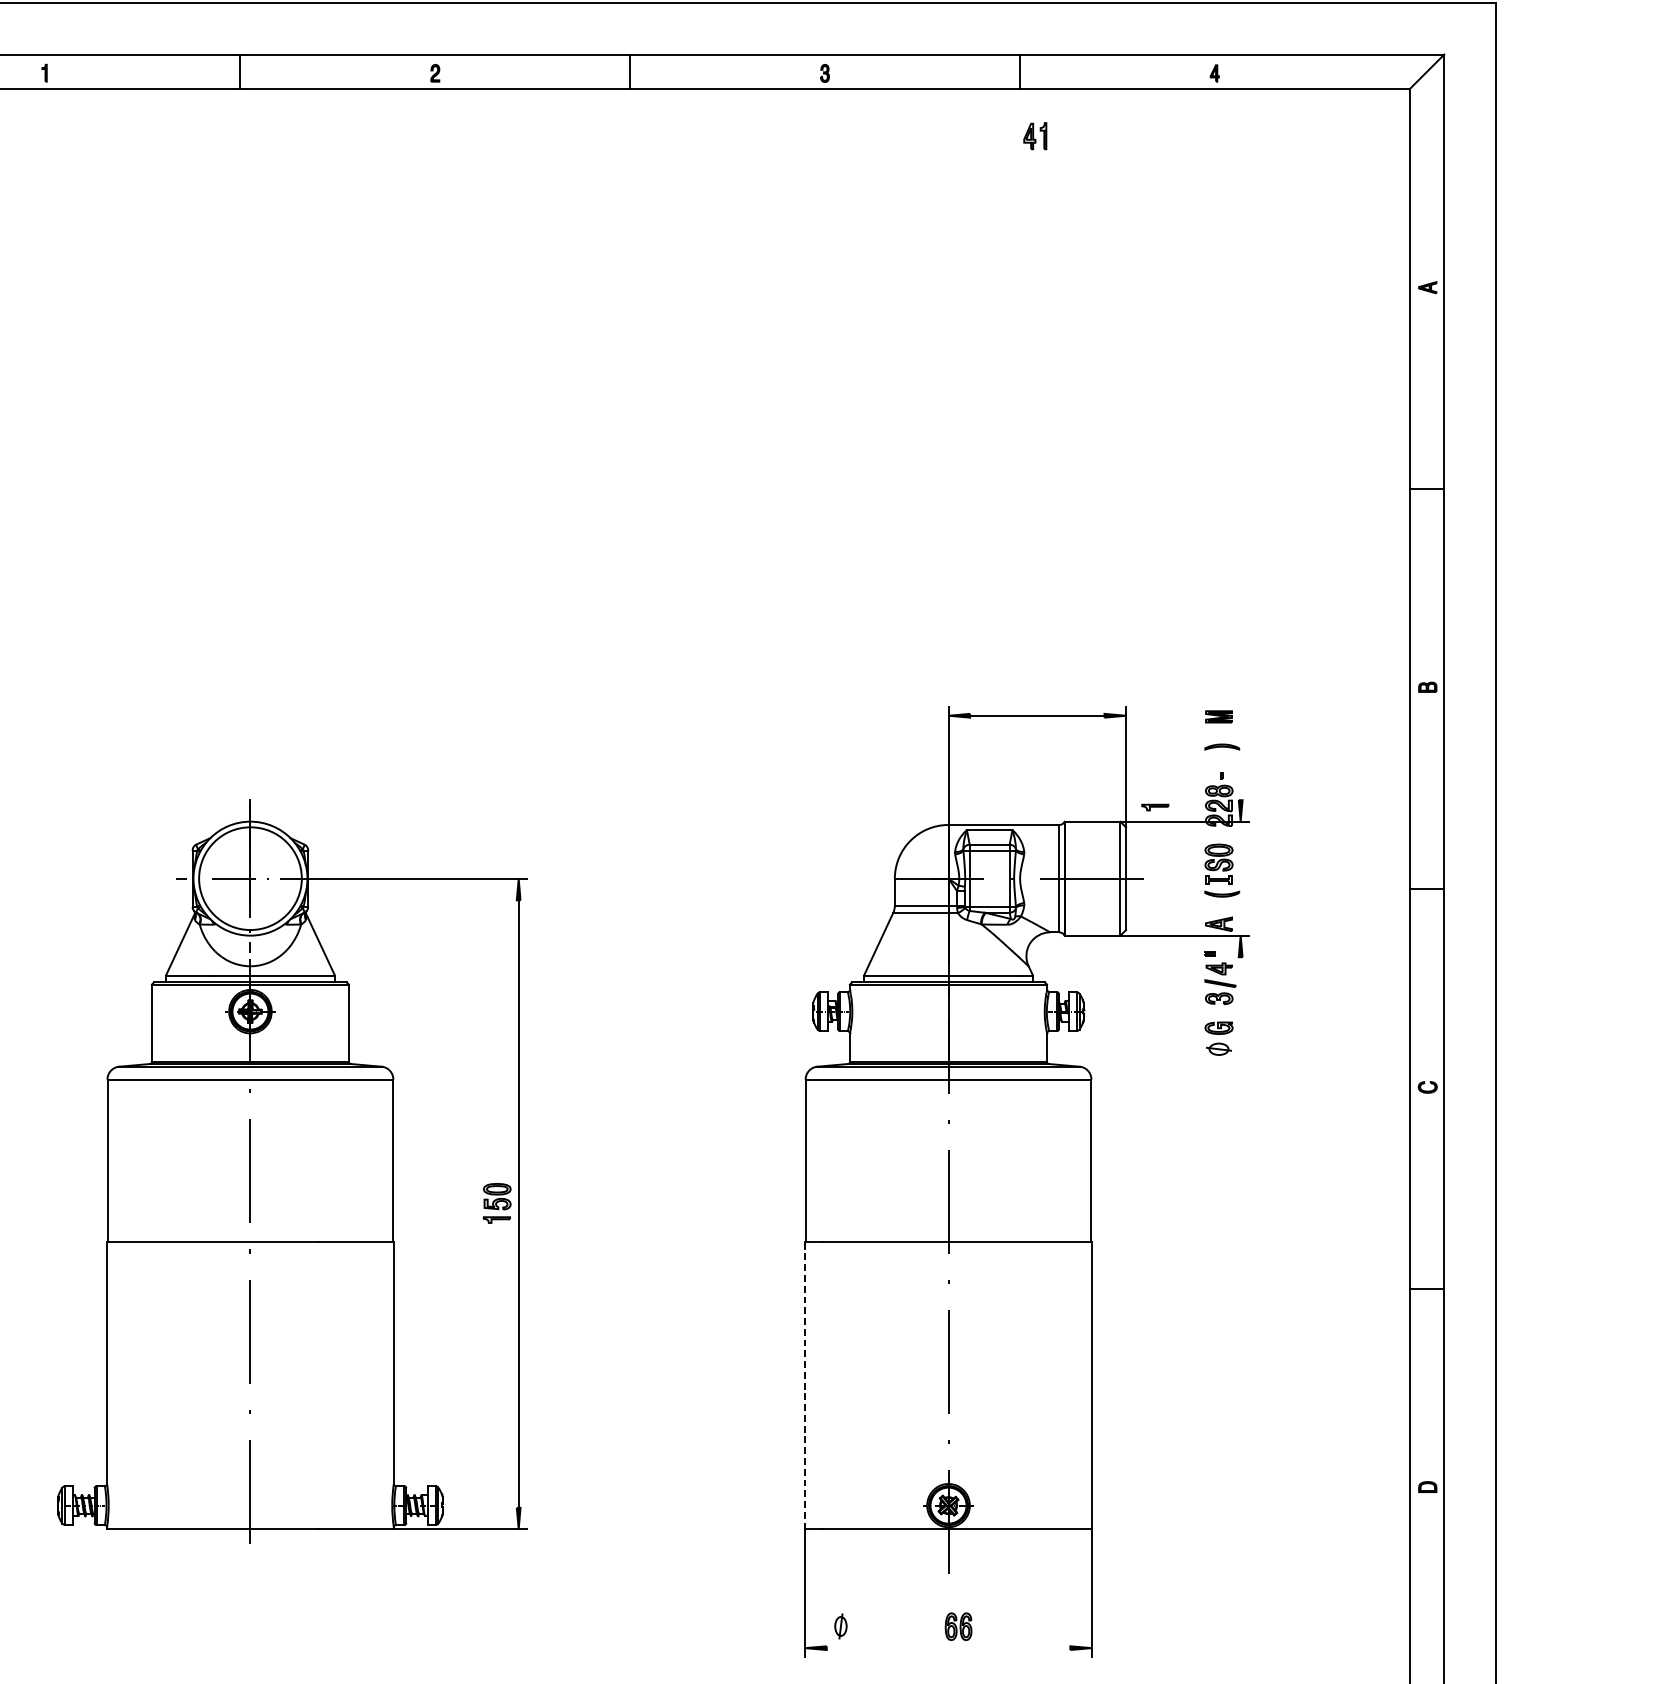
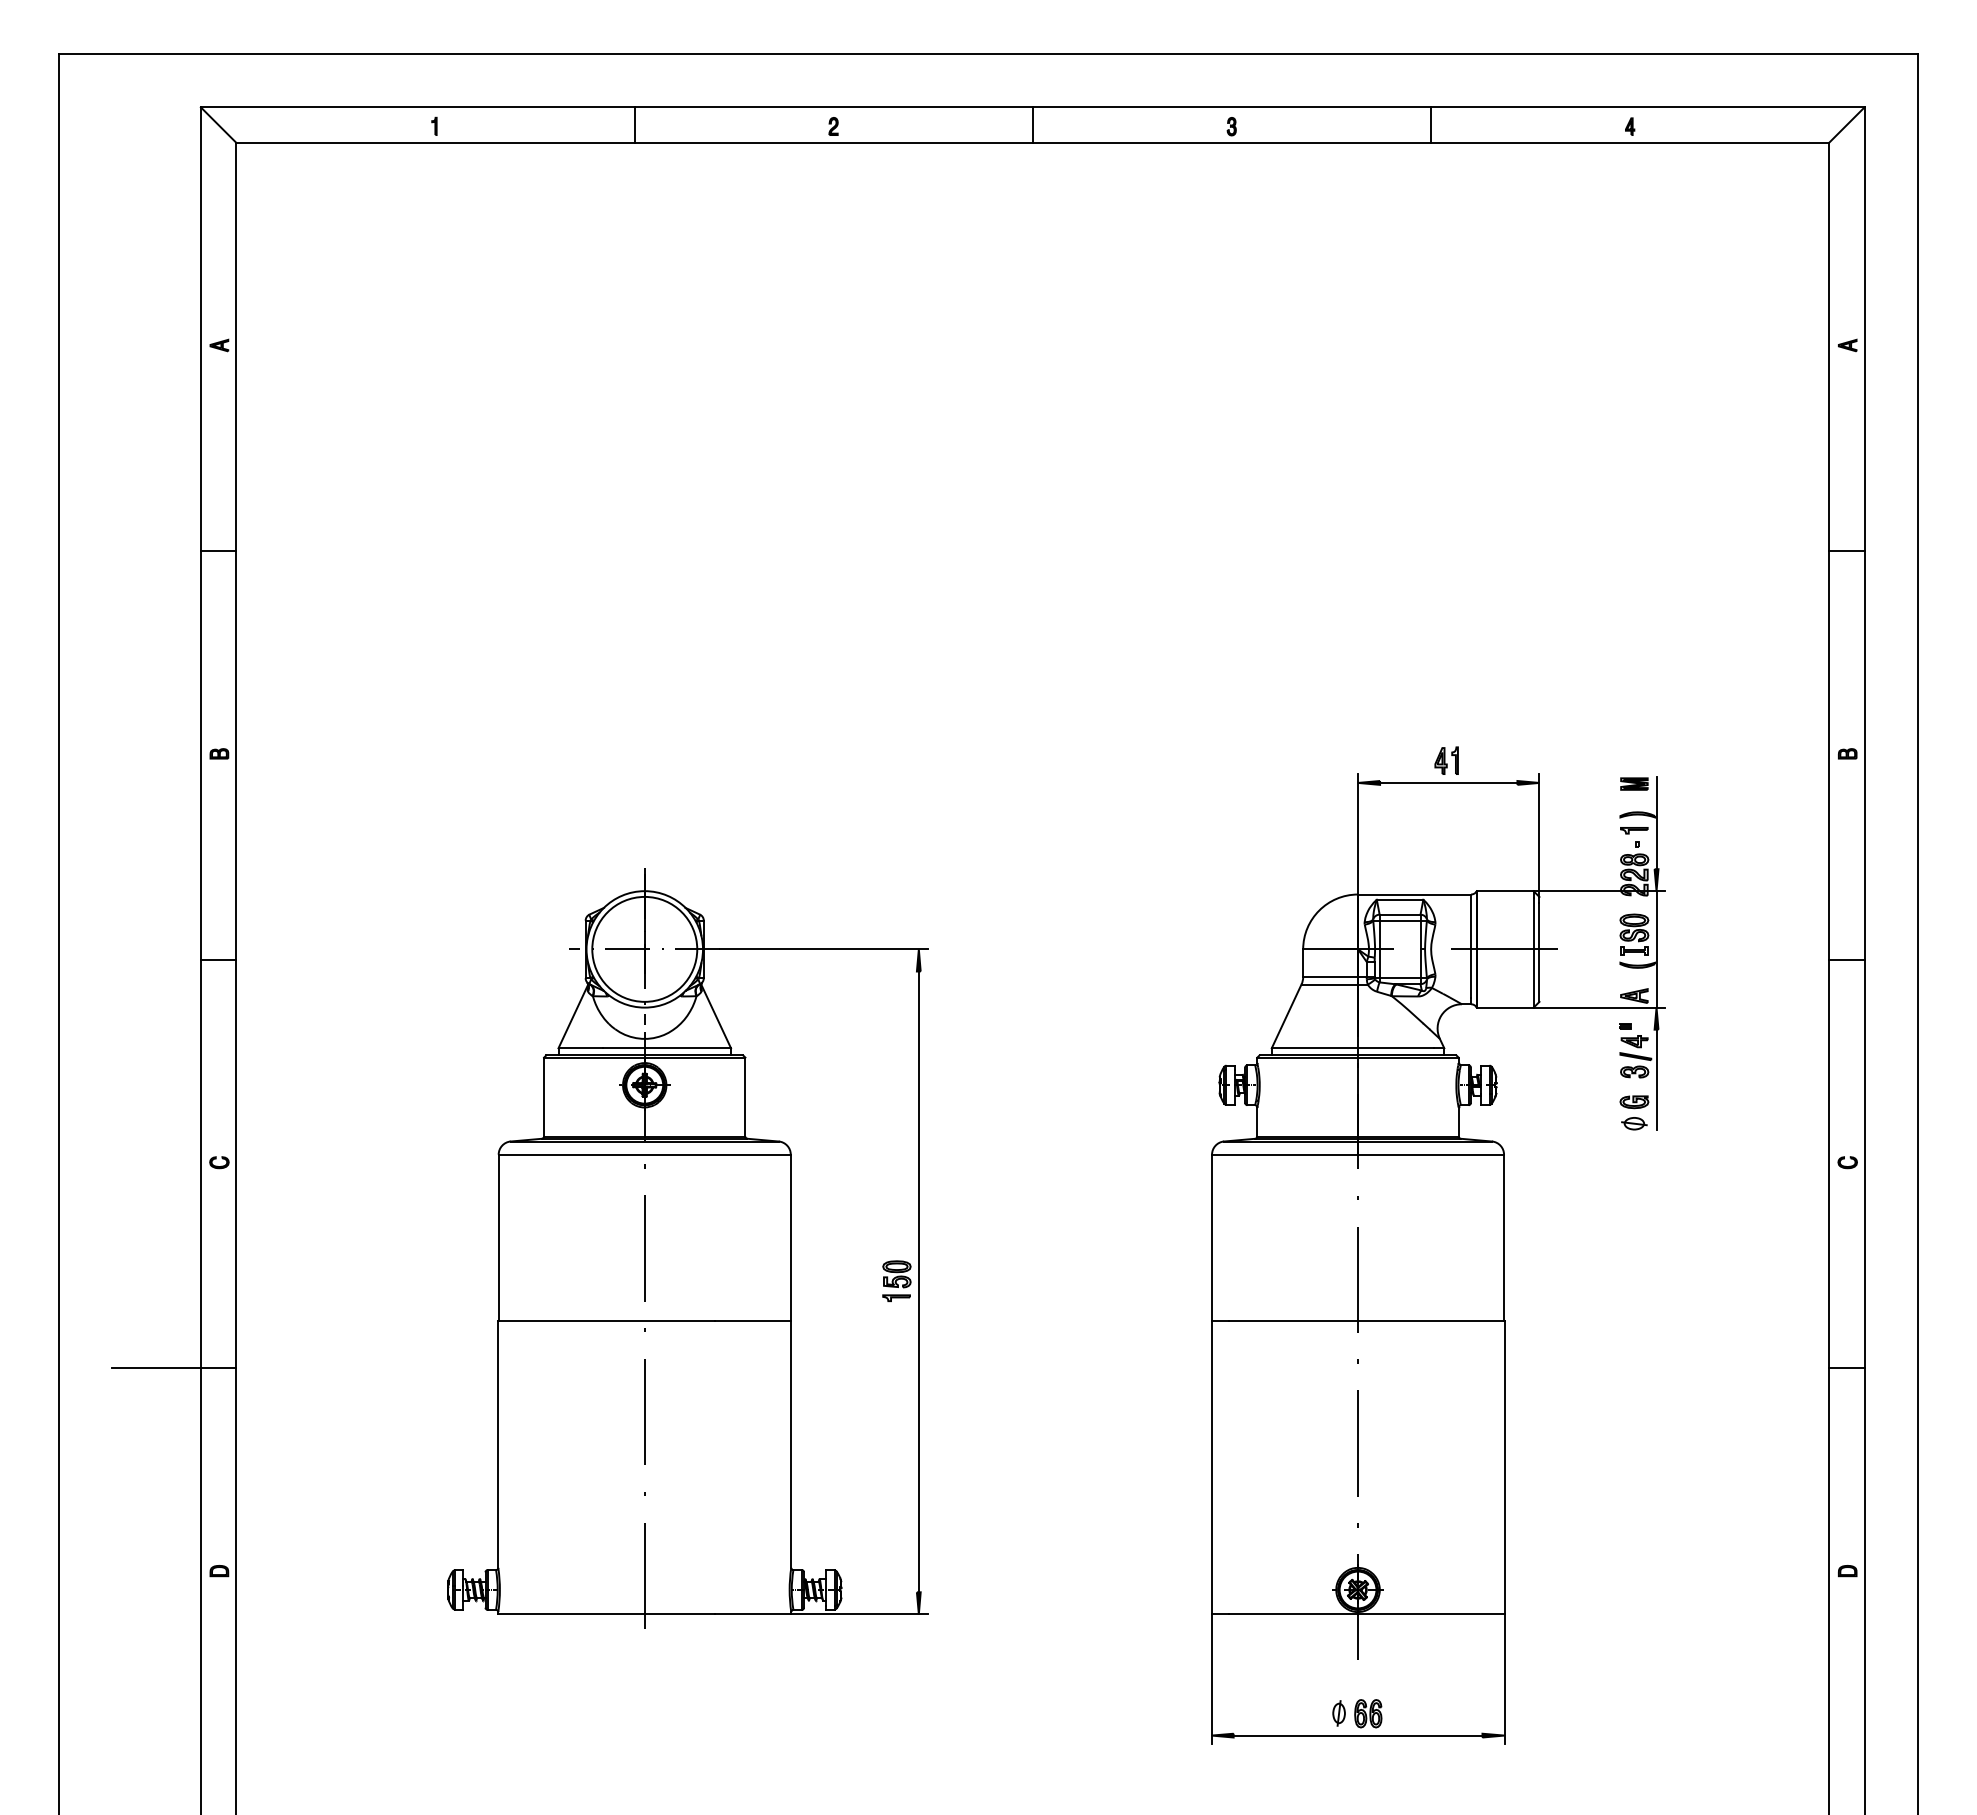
part: (1035, 135) -> (1446, 760), moved
line: (1240, 755) -> (1656, 823), added
part: (1155, 807) -> (1634, 830), moved
line: (1240, 878) -> (1656, 949), added
line: (1240, 1006) -> (1656, 1079), added
line: (805, 1385) -> (1211, 1467), dashed -> solid
part: (840, 1626) -> (1338, 1713), moved
line: (948, 1648) -> (1357, 1735), added

